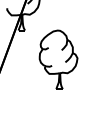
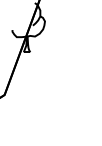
part: (58, 59) -> (63, 81), removed

